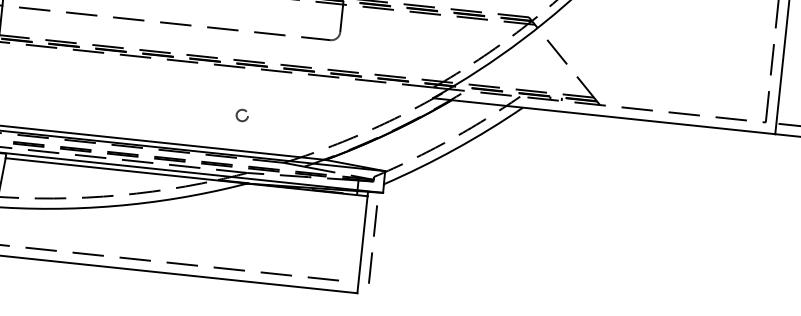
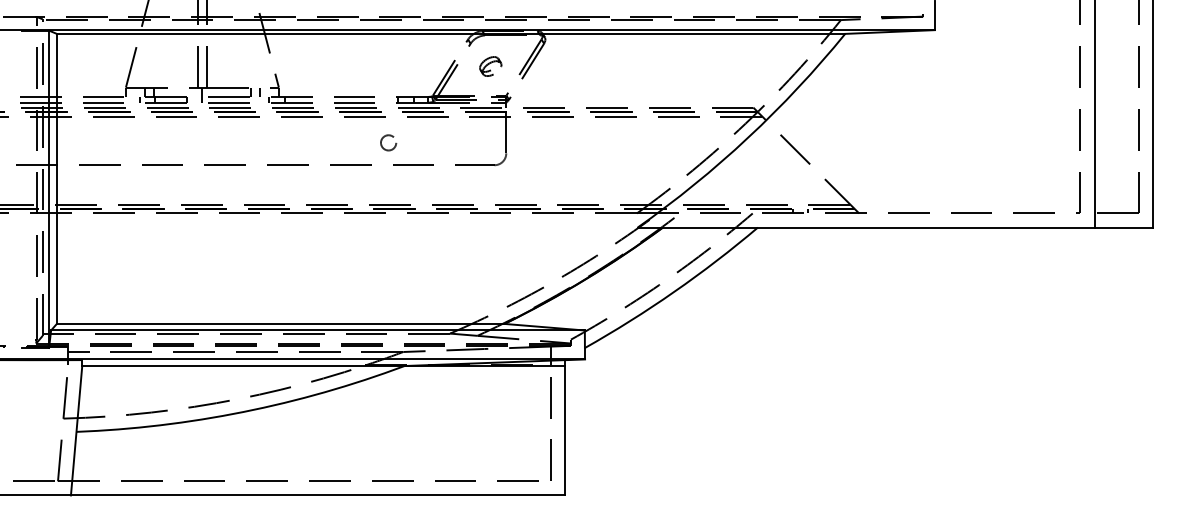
circle: (242, 115) -> (388, 142), moved
line: (373, 236) -> (550, 418), moved

